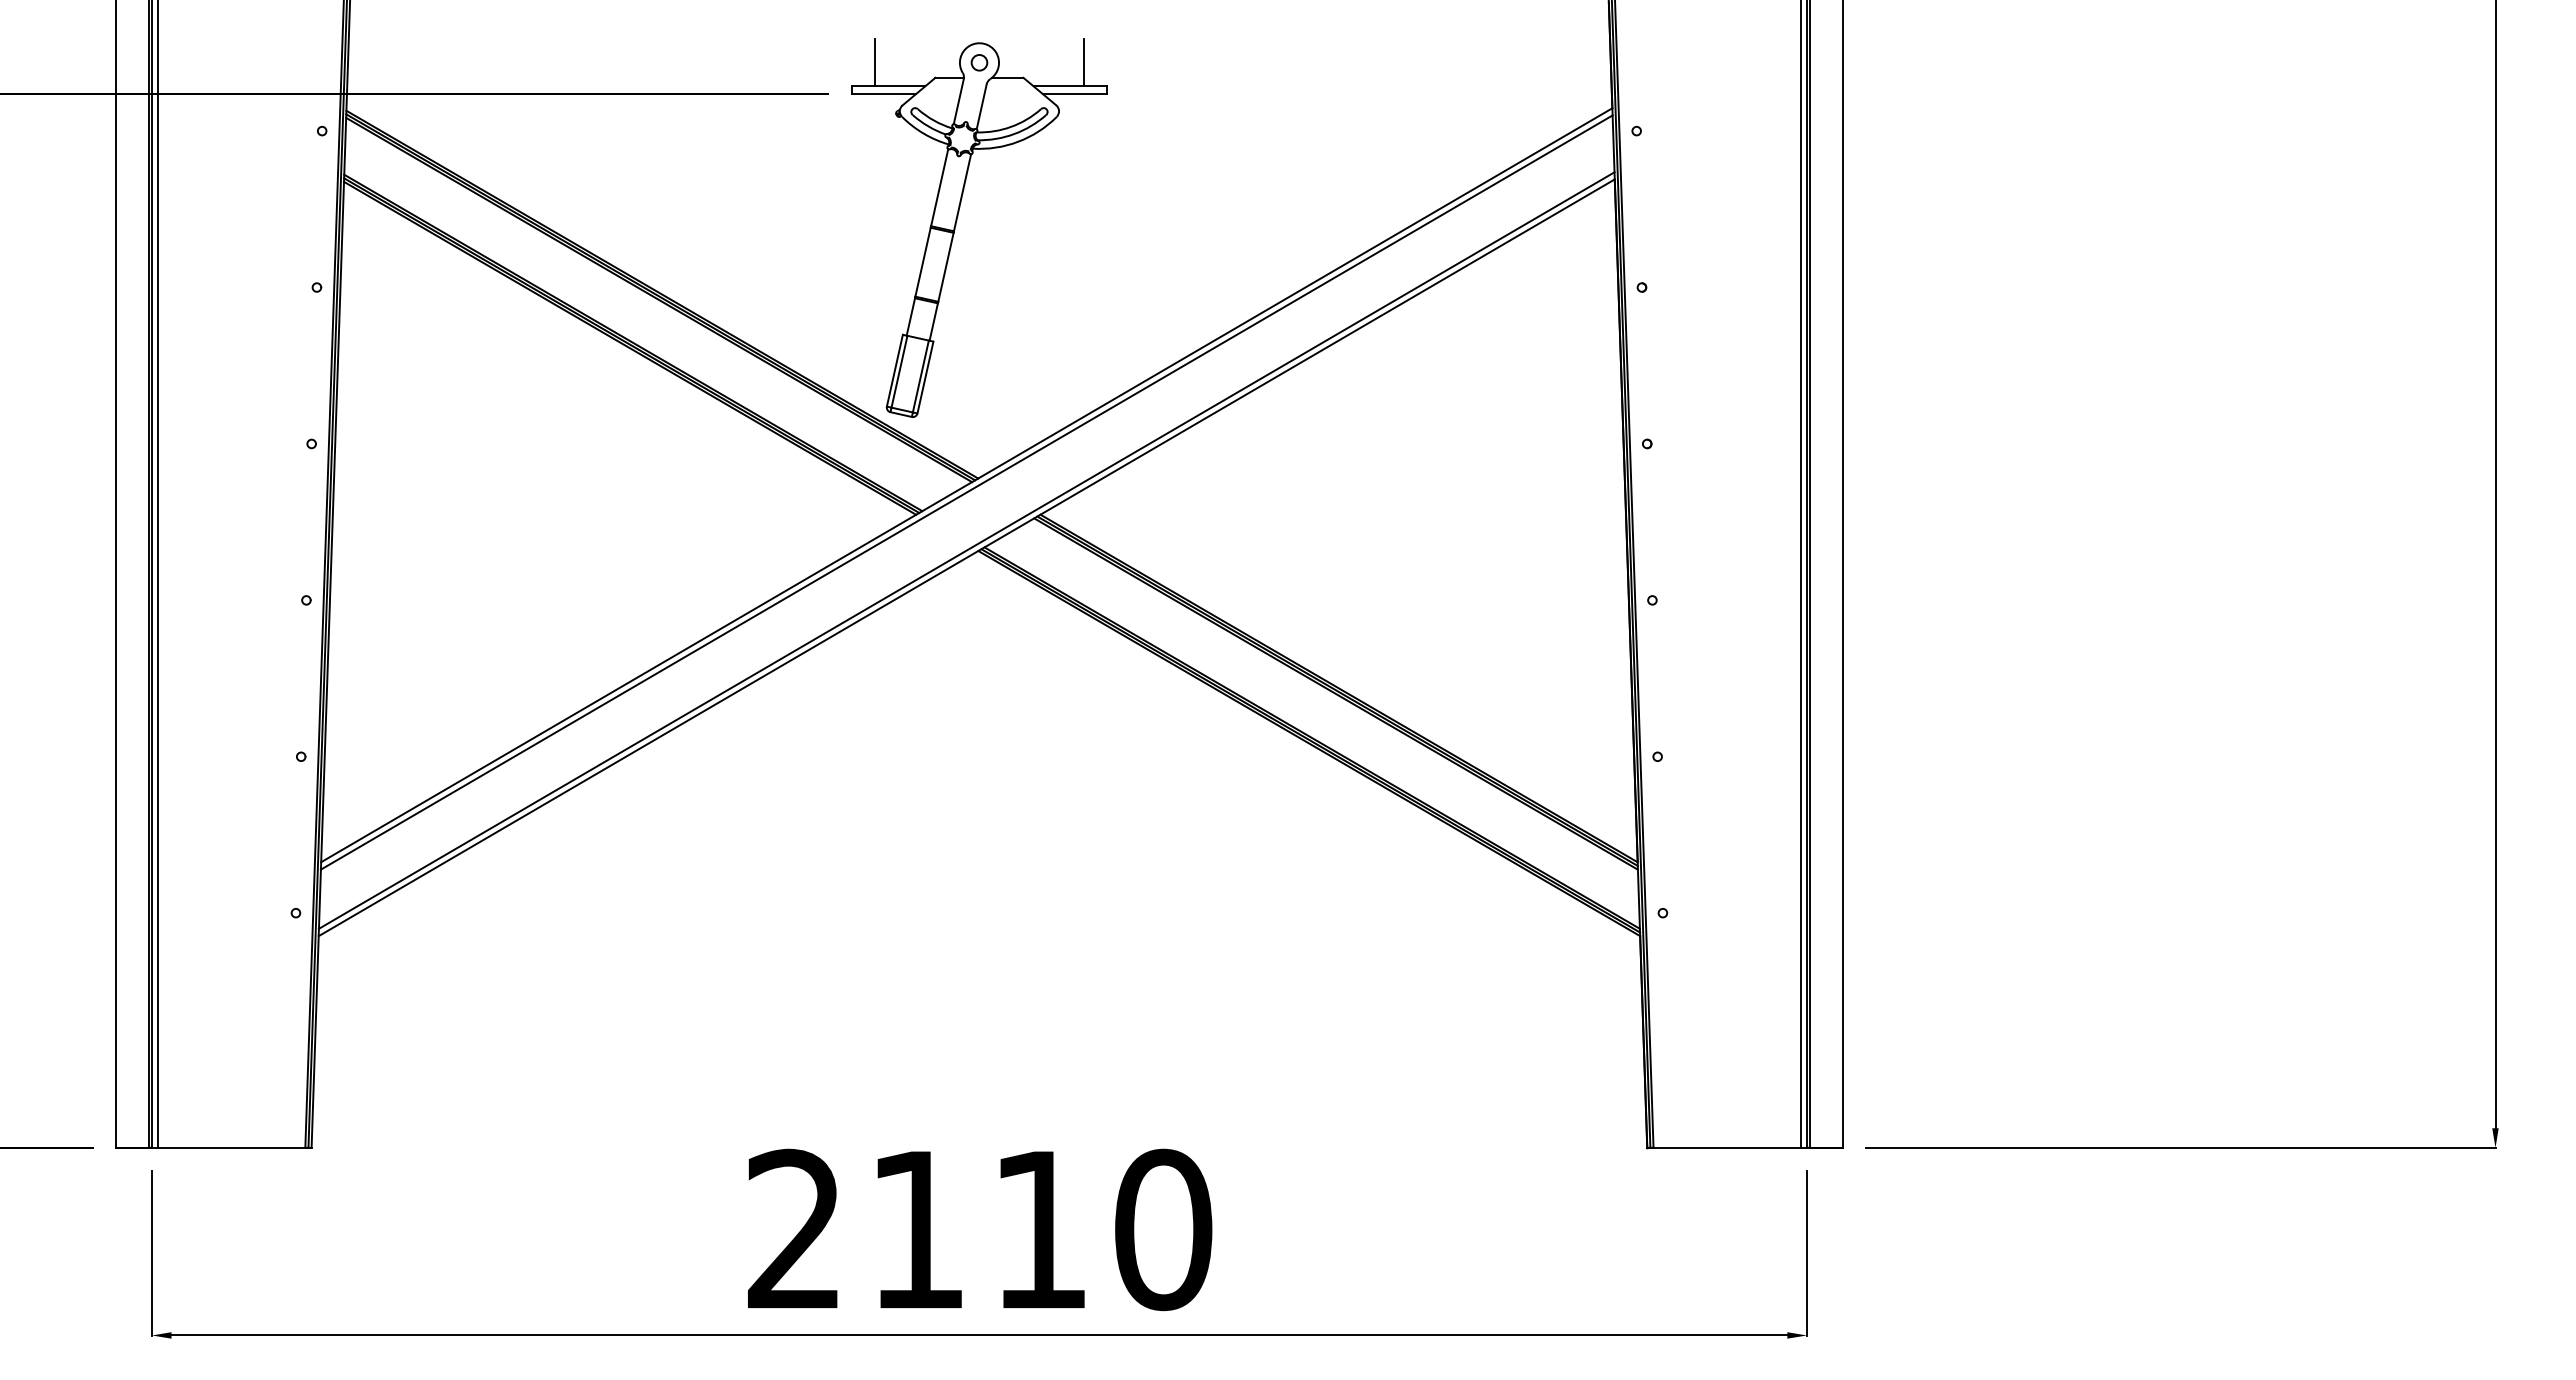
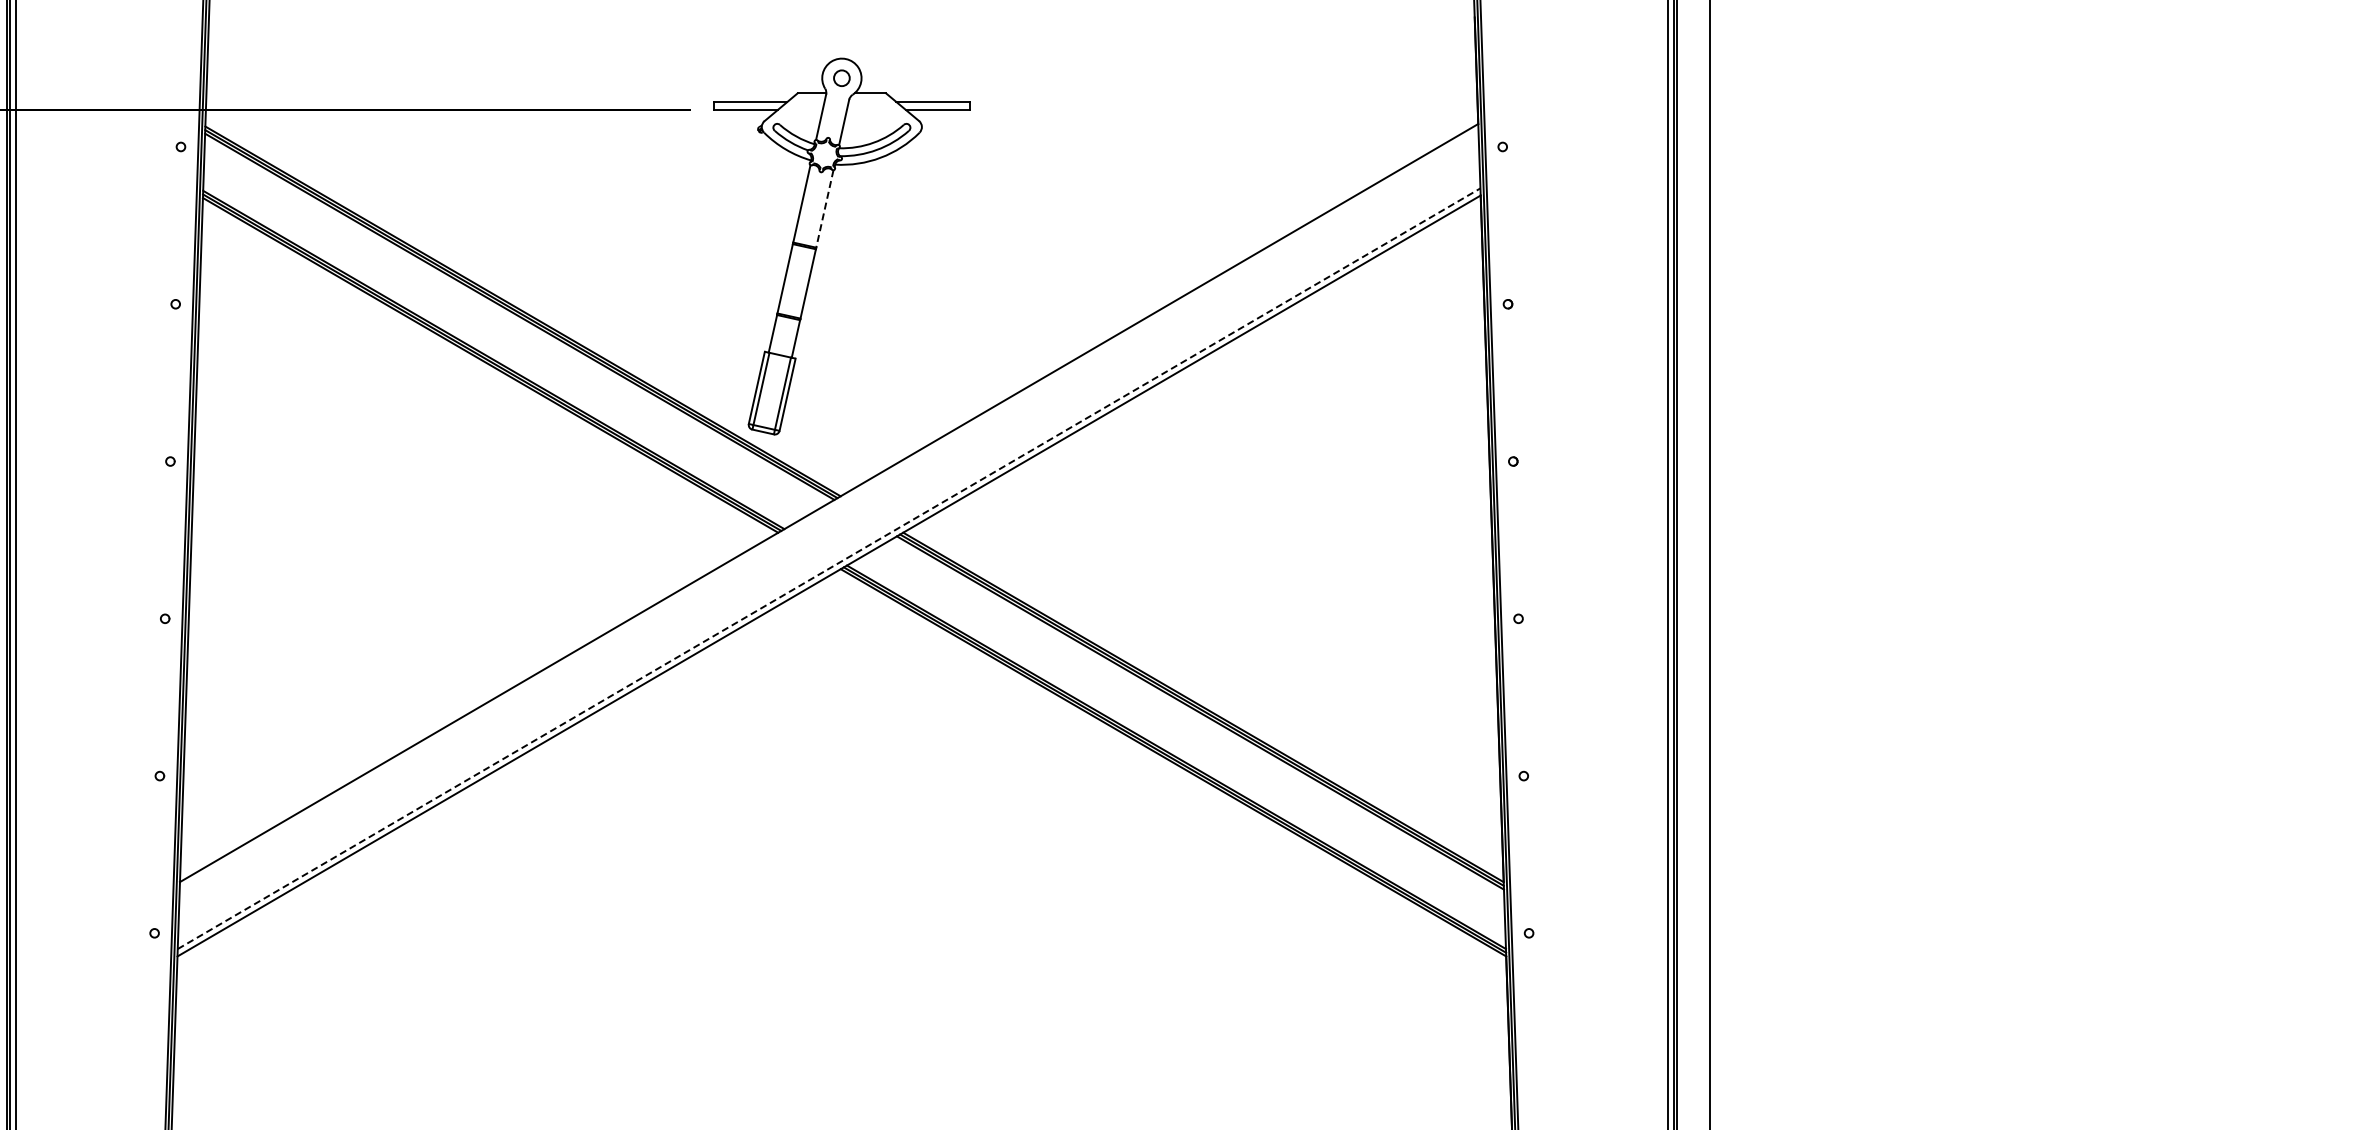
line: (875, 62) -> (737, 77), removed
line: (1083, 62) -> (946, 77), removed
line: (962, 193) -> (824, 209), solid -> dashed
line: (966, 492) -> (828, 510), removed
line: (967, 550) -> (829, 568), solid -> dashed

